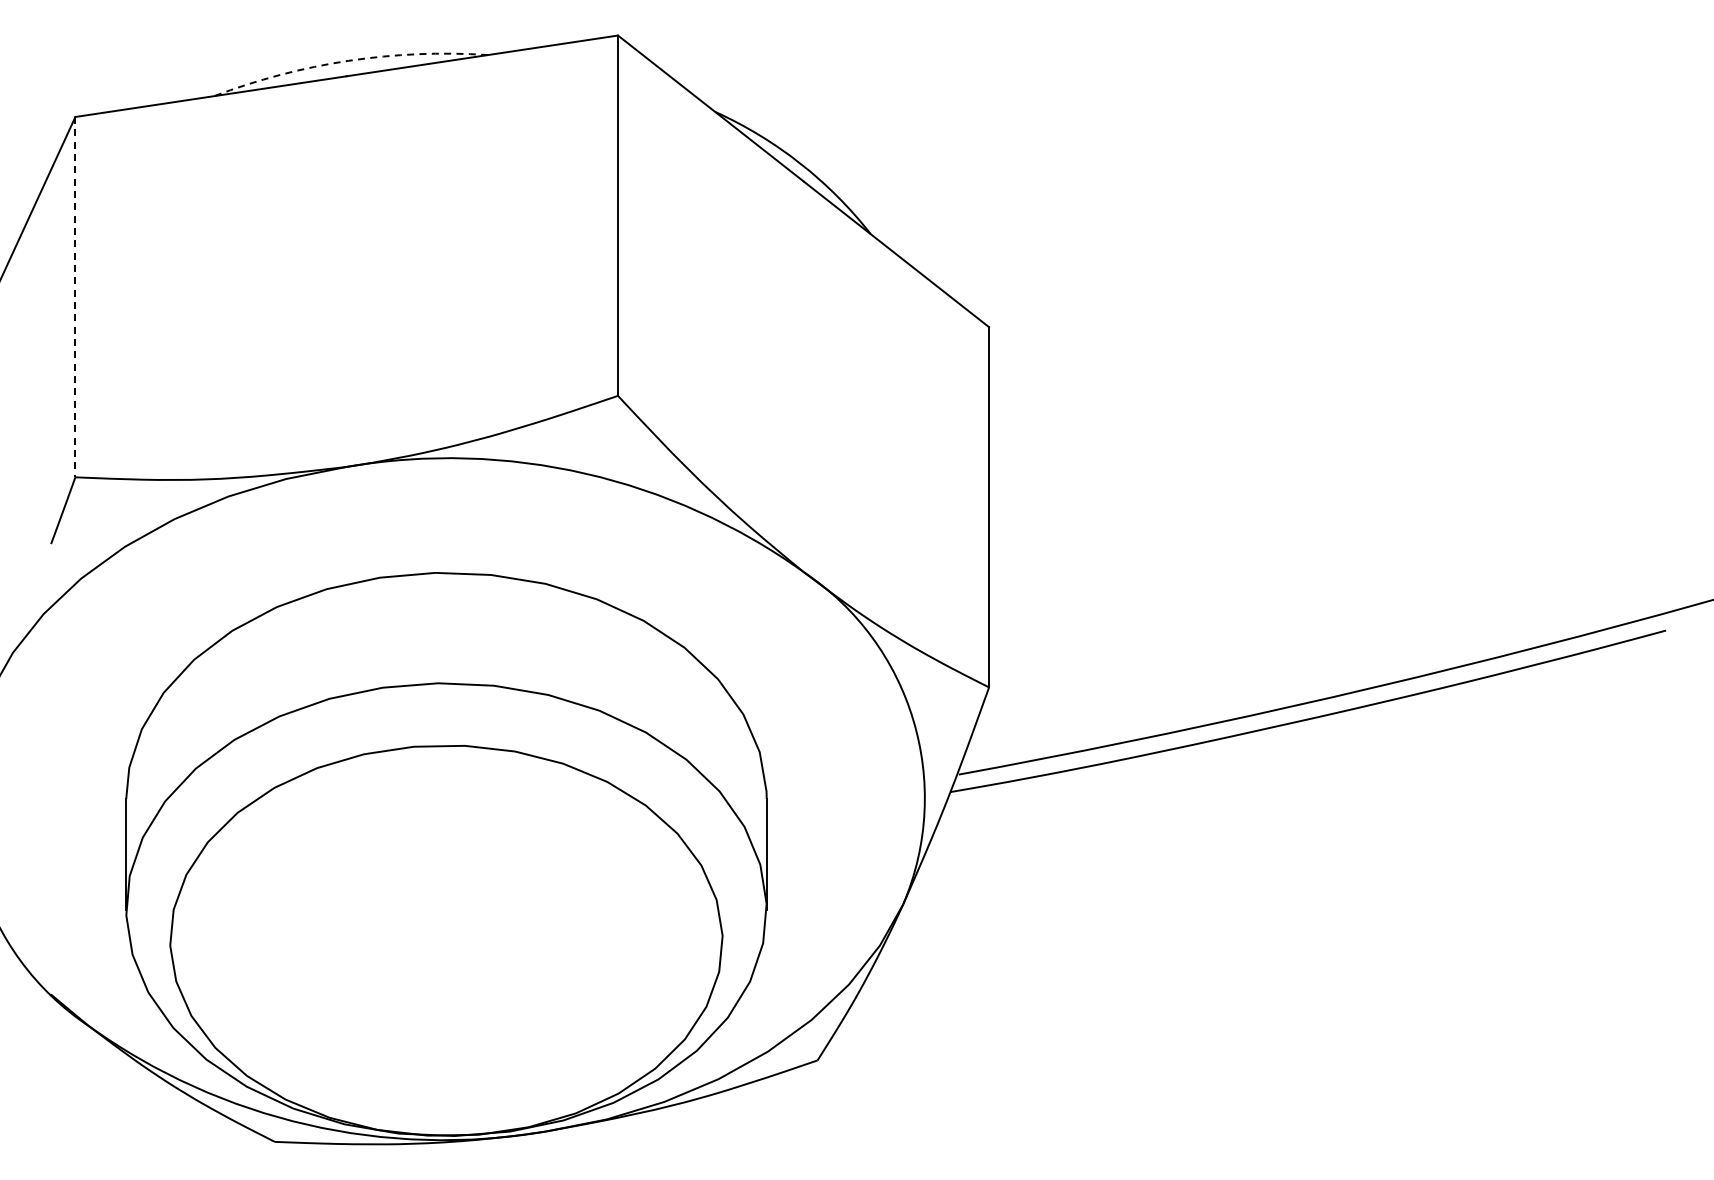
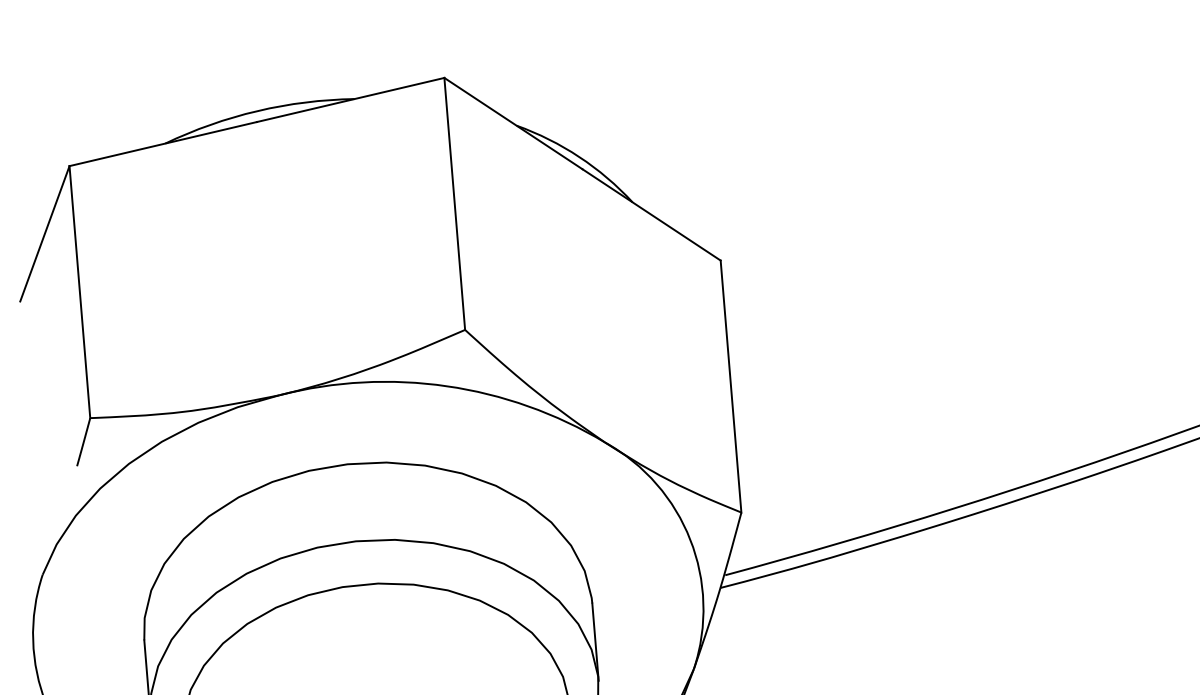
arc: (348, 60) -> (257, 110), dashed -> solid
line: (75, 297) -> (79, 292), dashed -> solid

